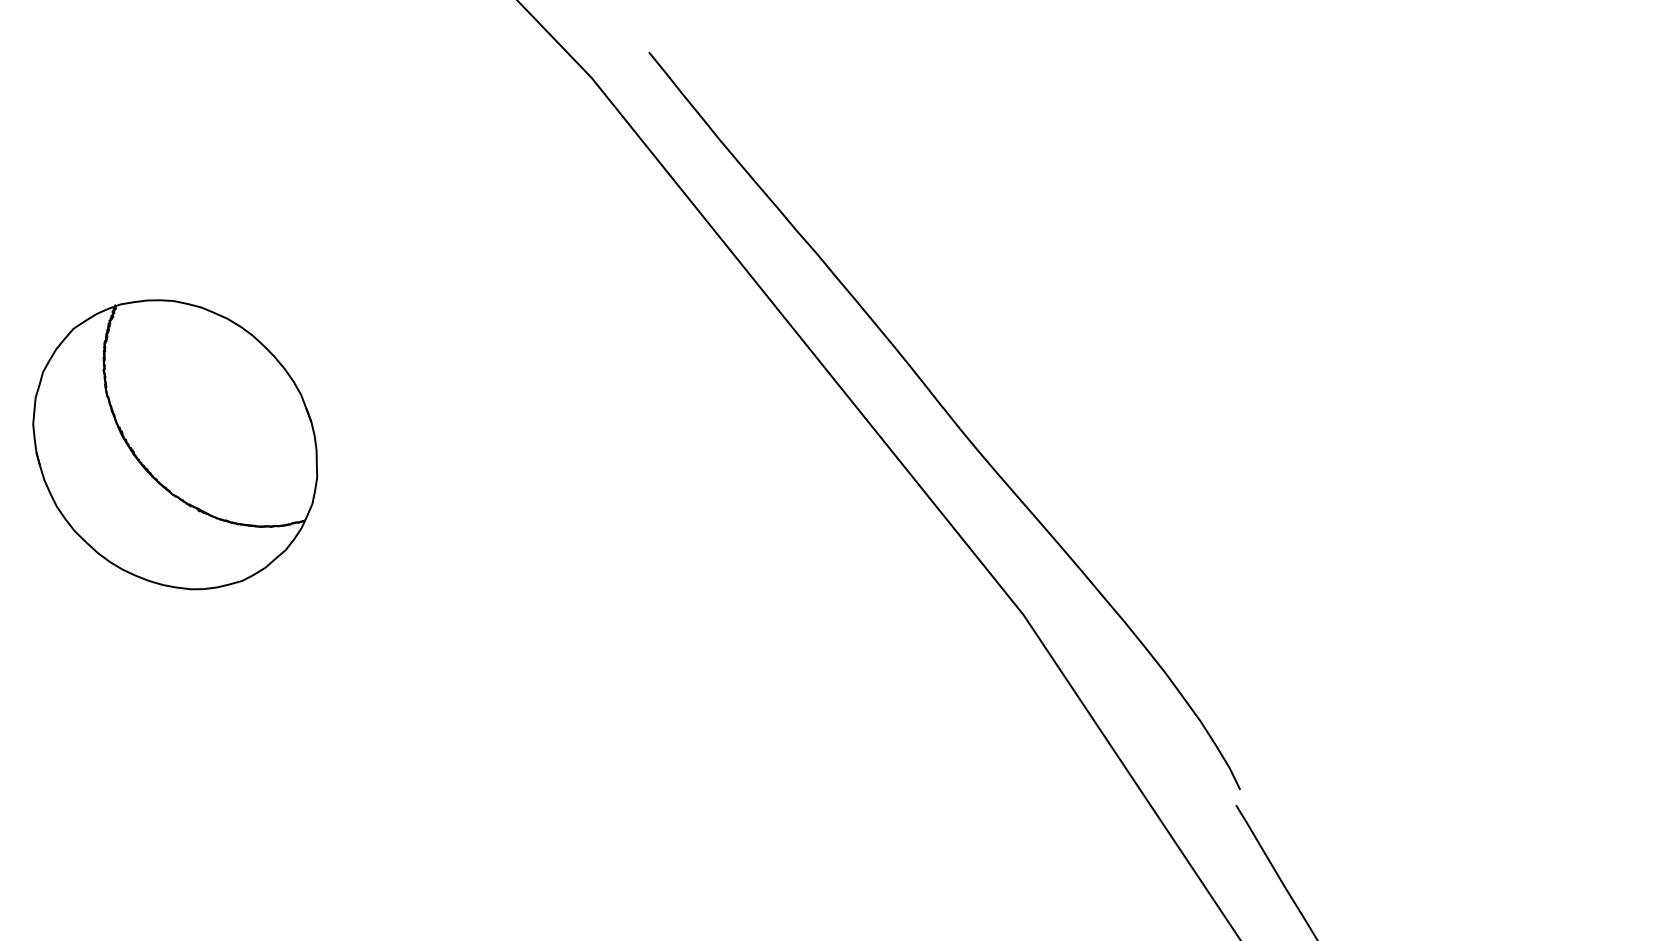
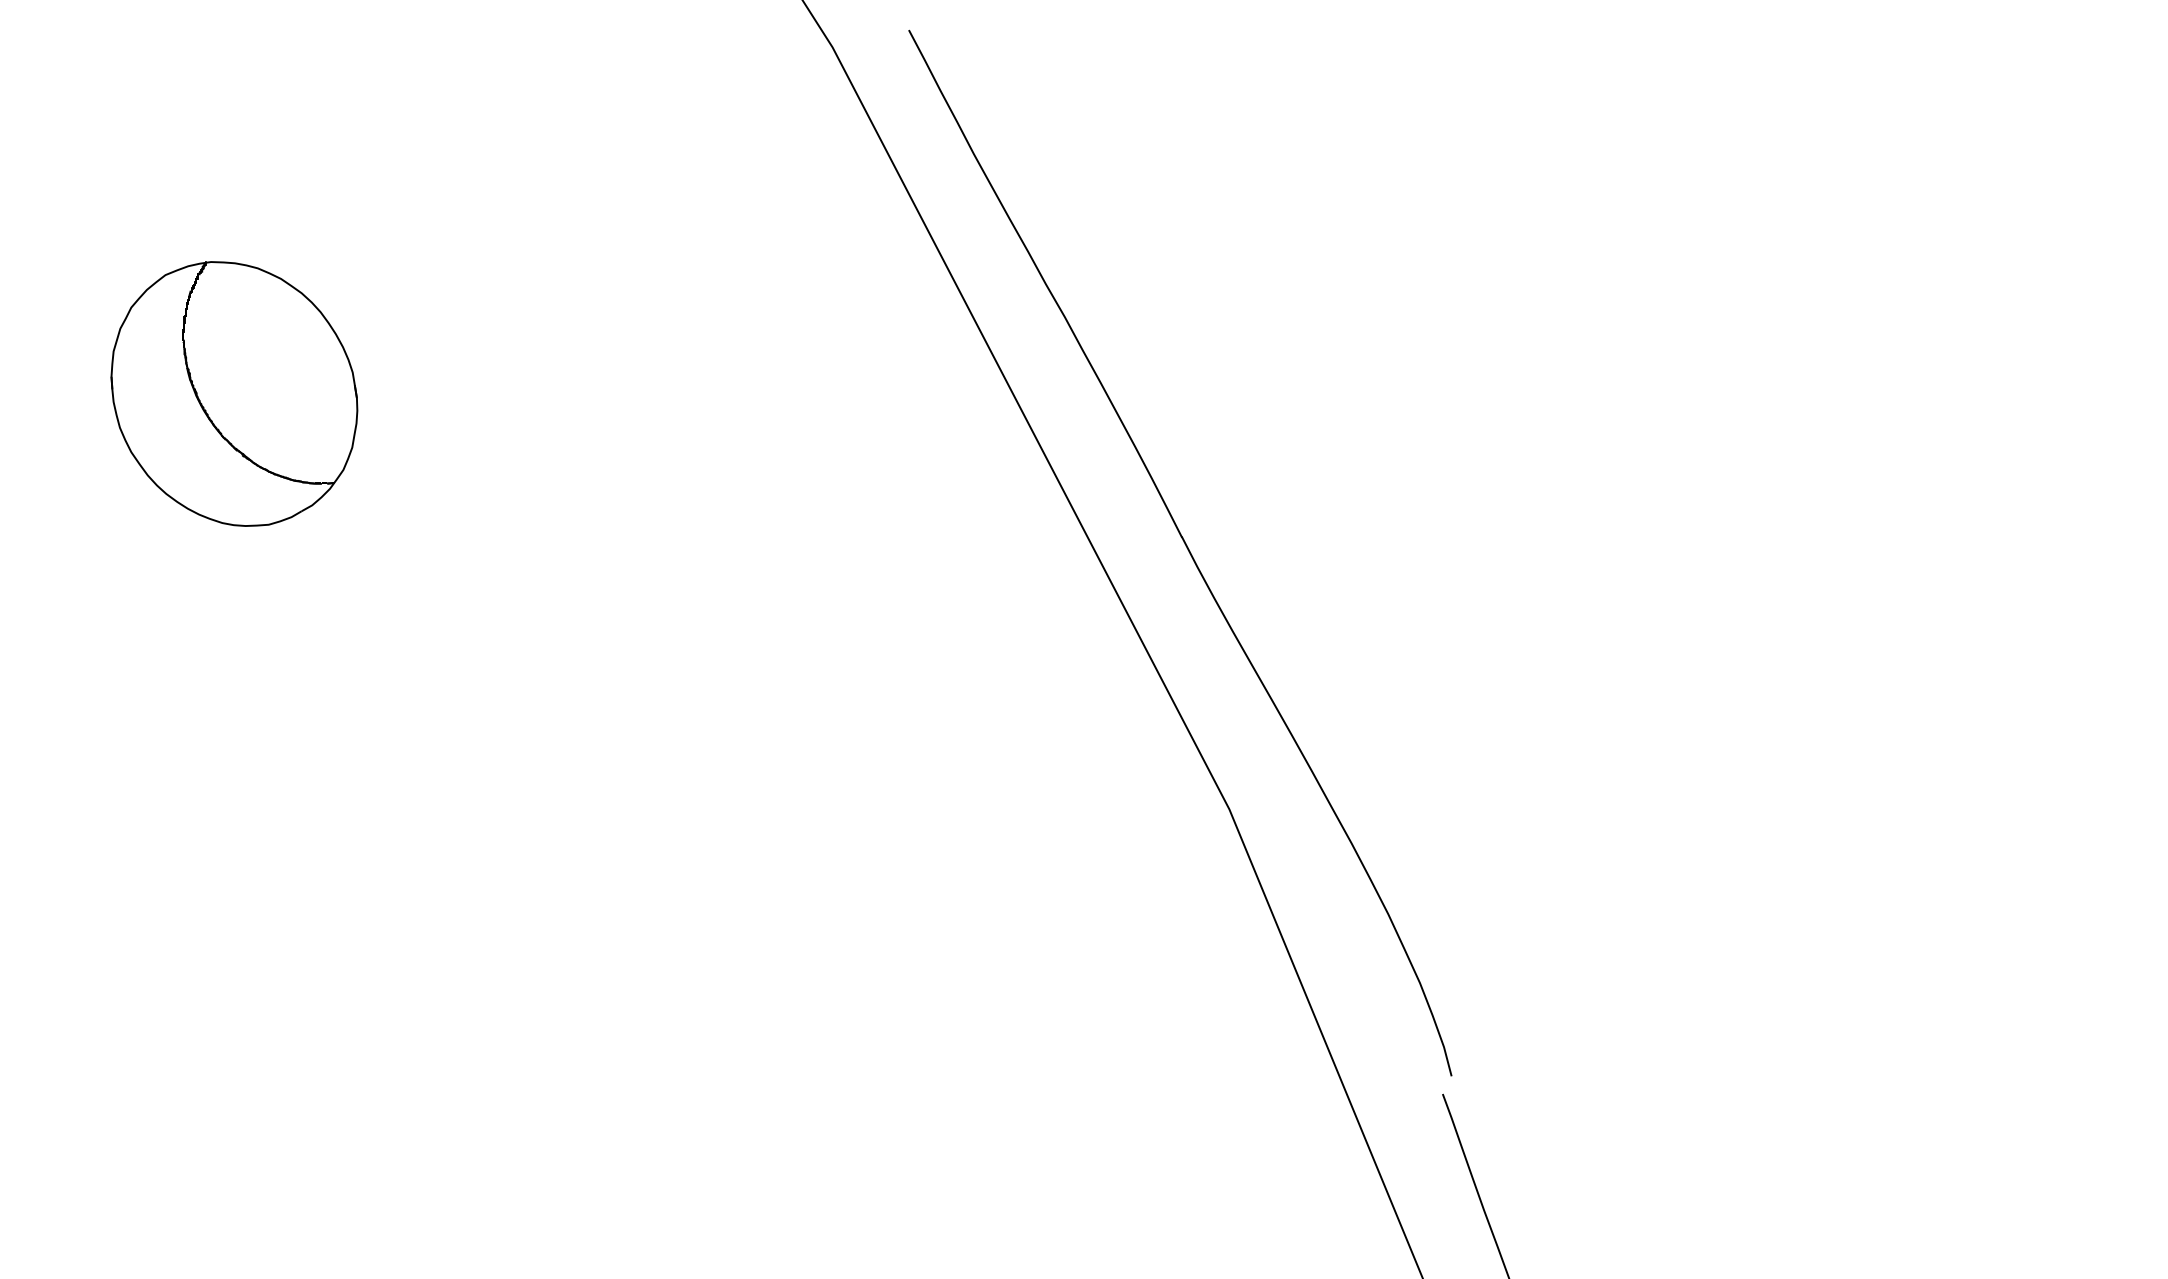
part: (175, 444) -> (234, 393), size x0.71

